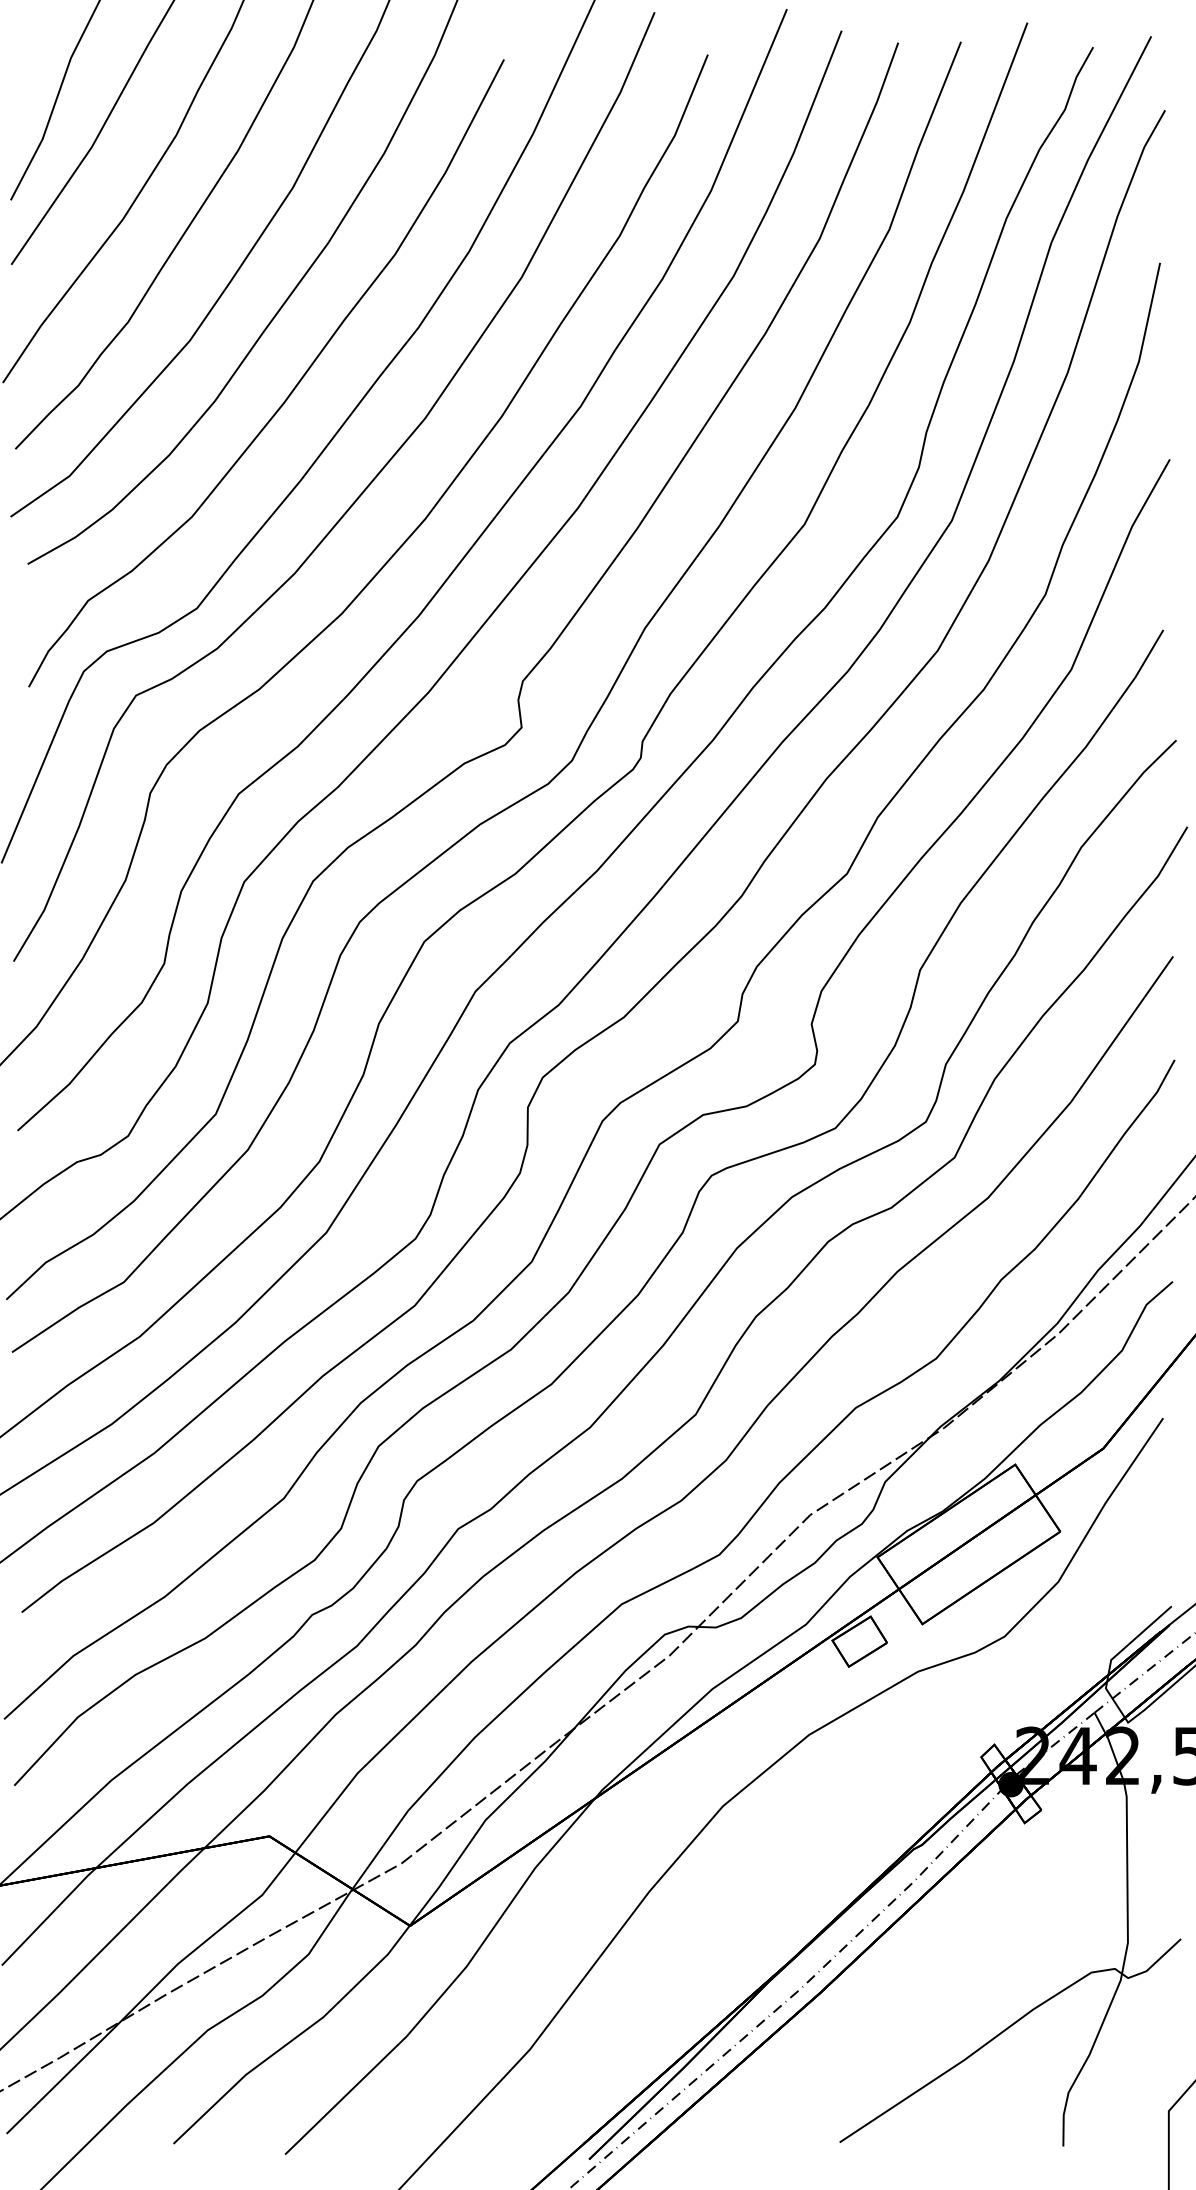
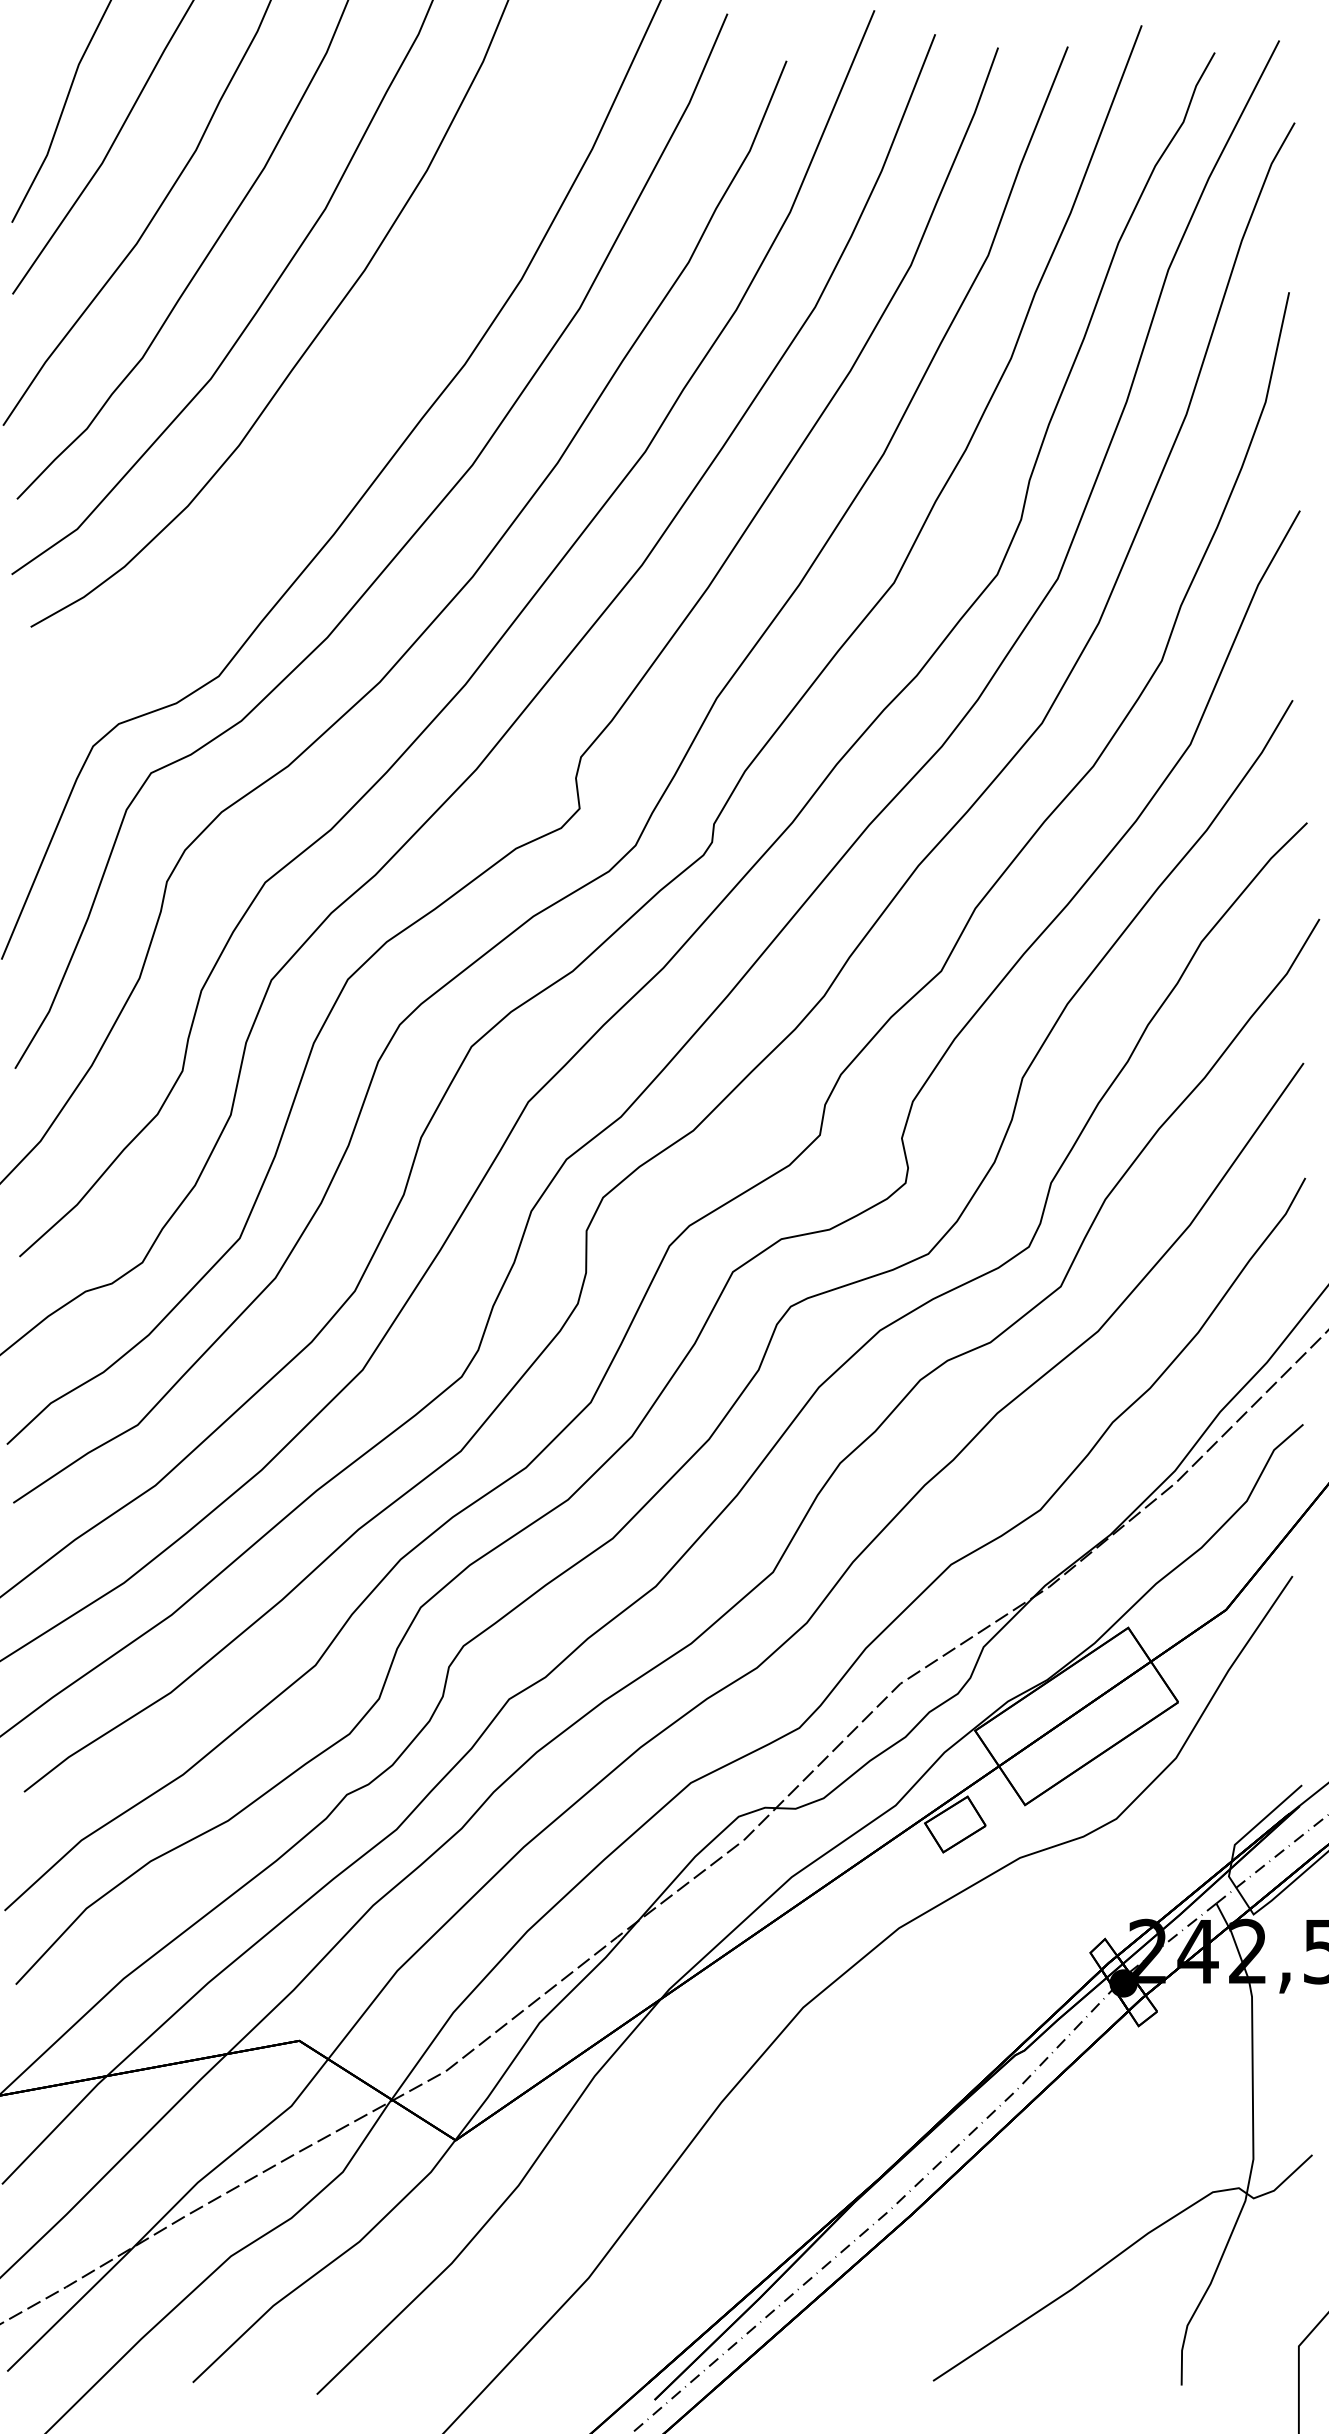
curve: (289, 393) -> (321, 437), removed

